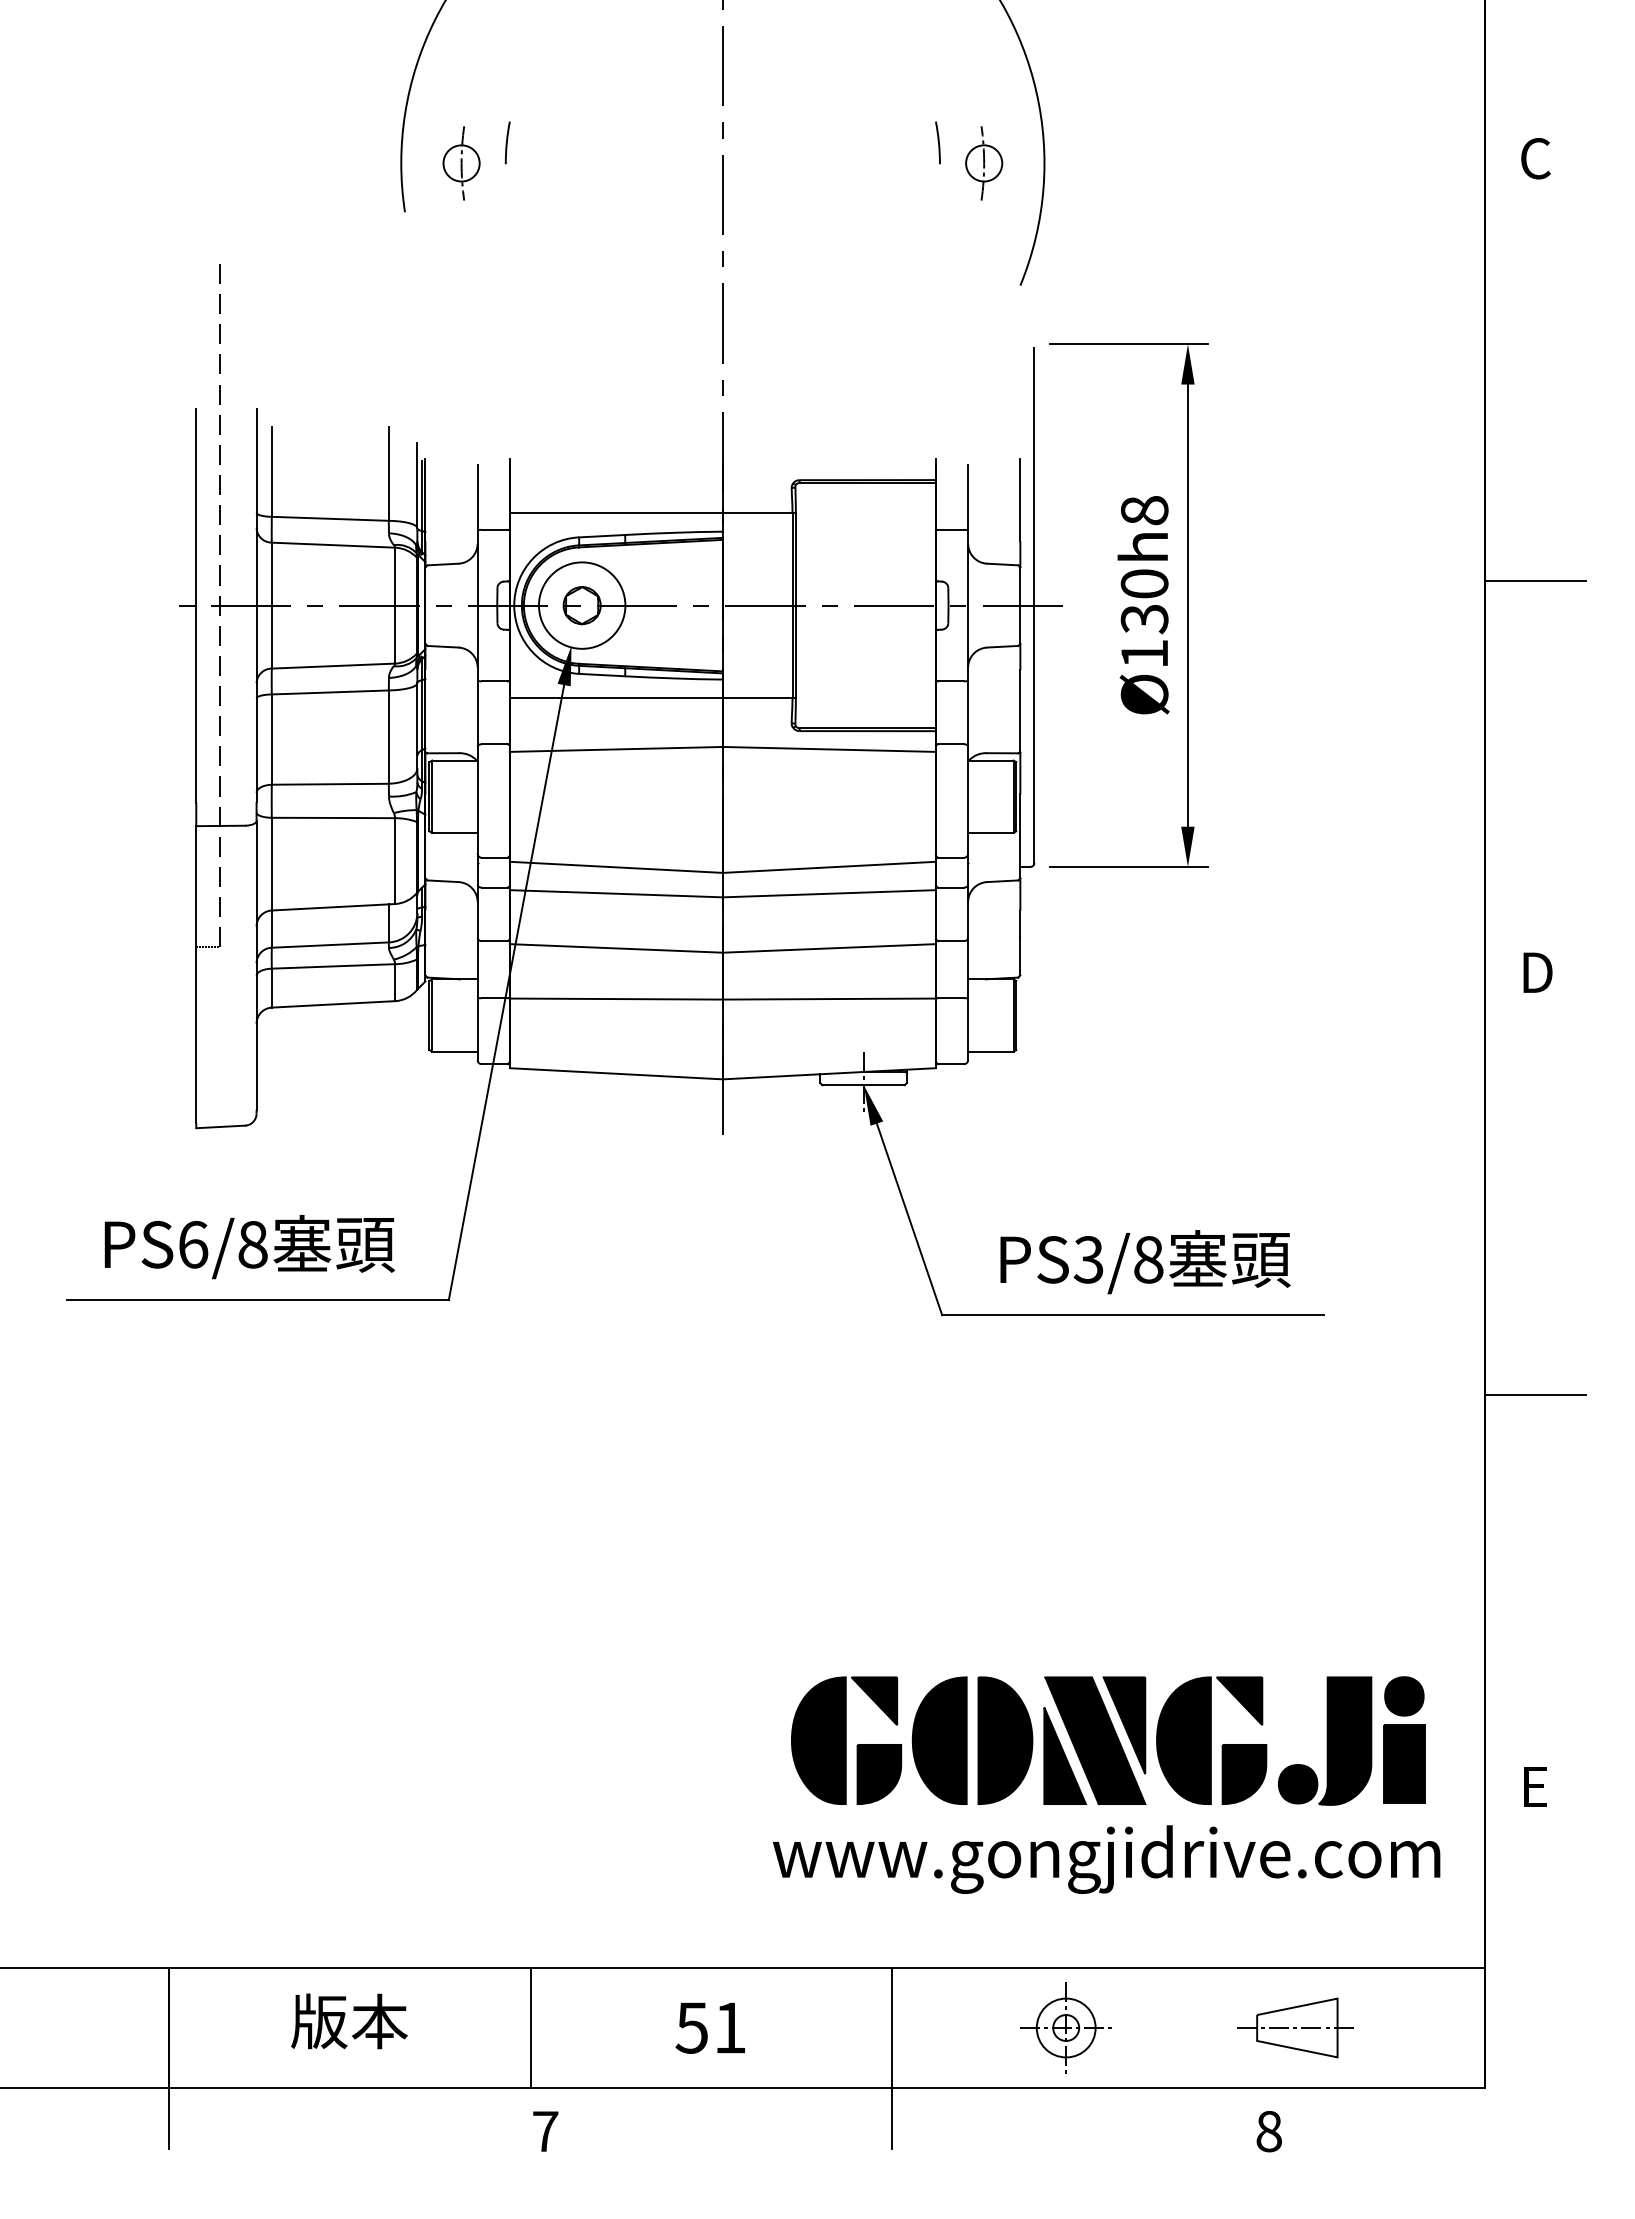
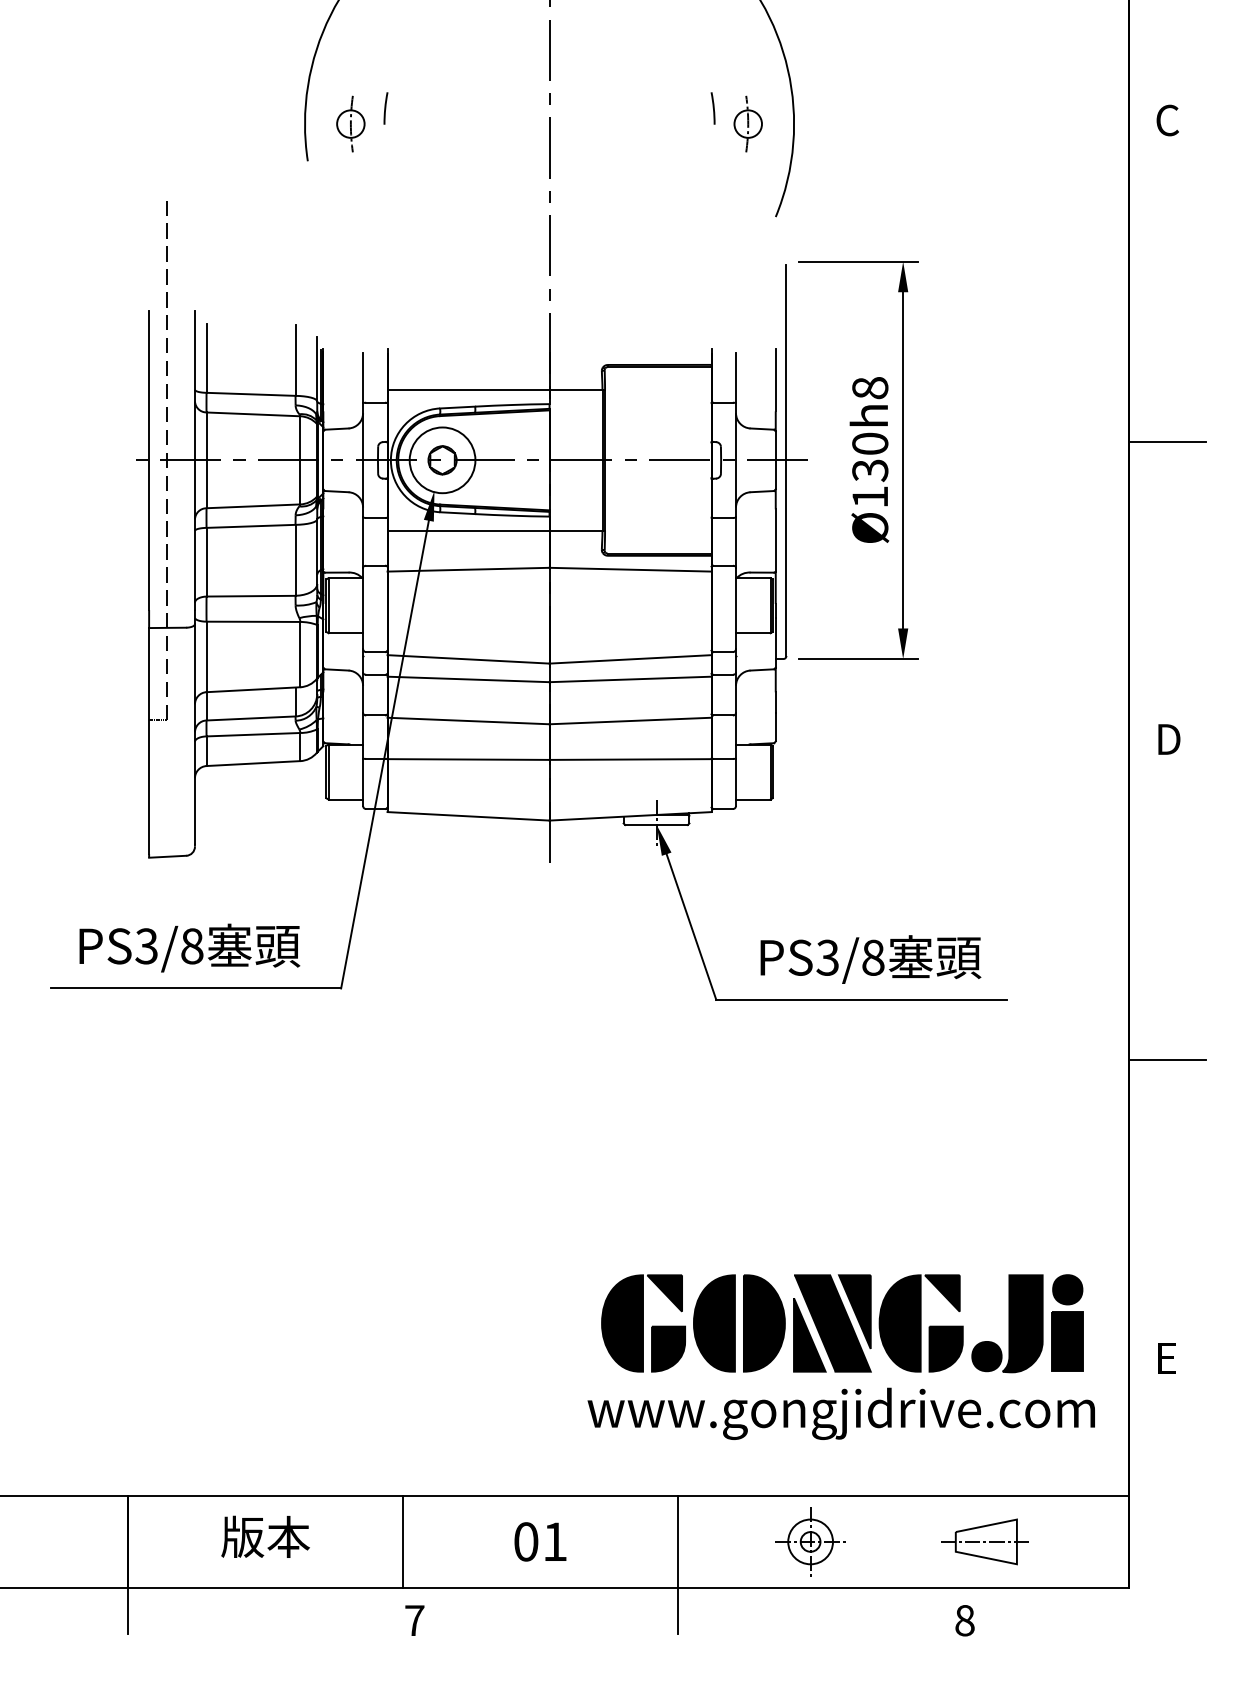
text: (193, 1244) -> (147, 946), PS6/8 -> PS3/8
text: (691, 2027) -> (525, 1541), 51 -> 01

